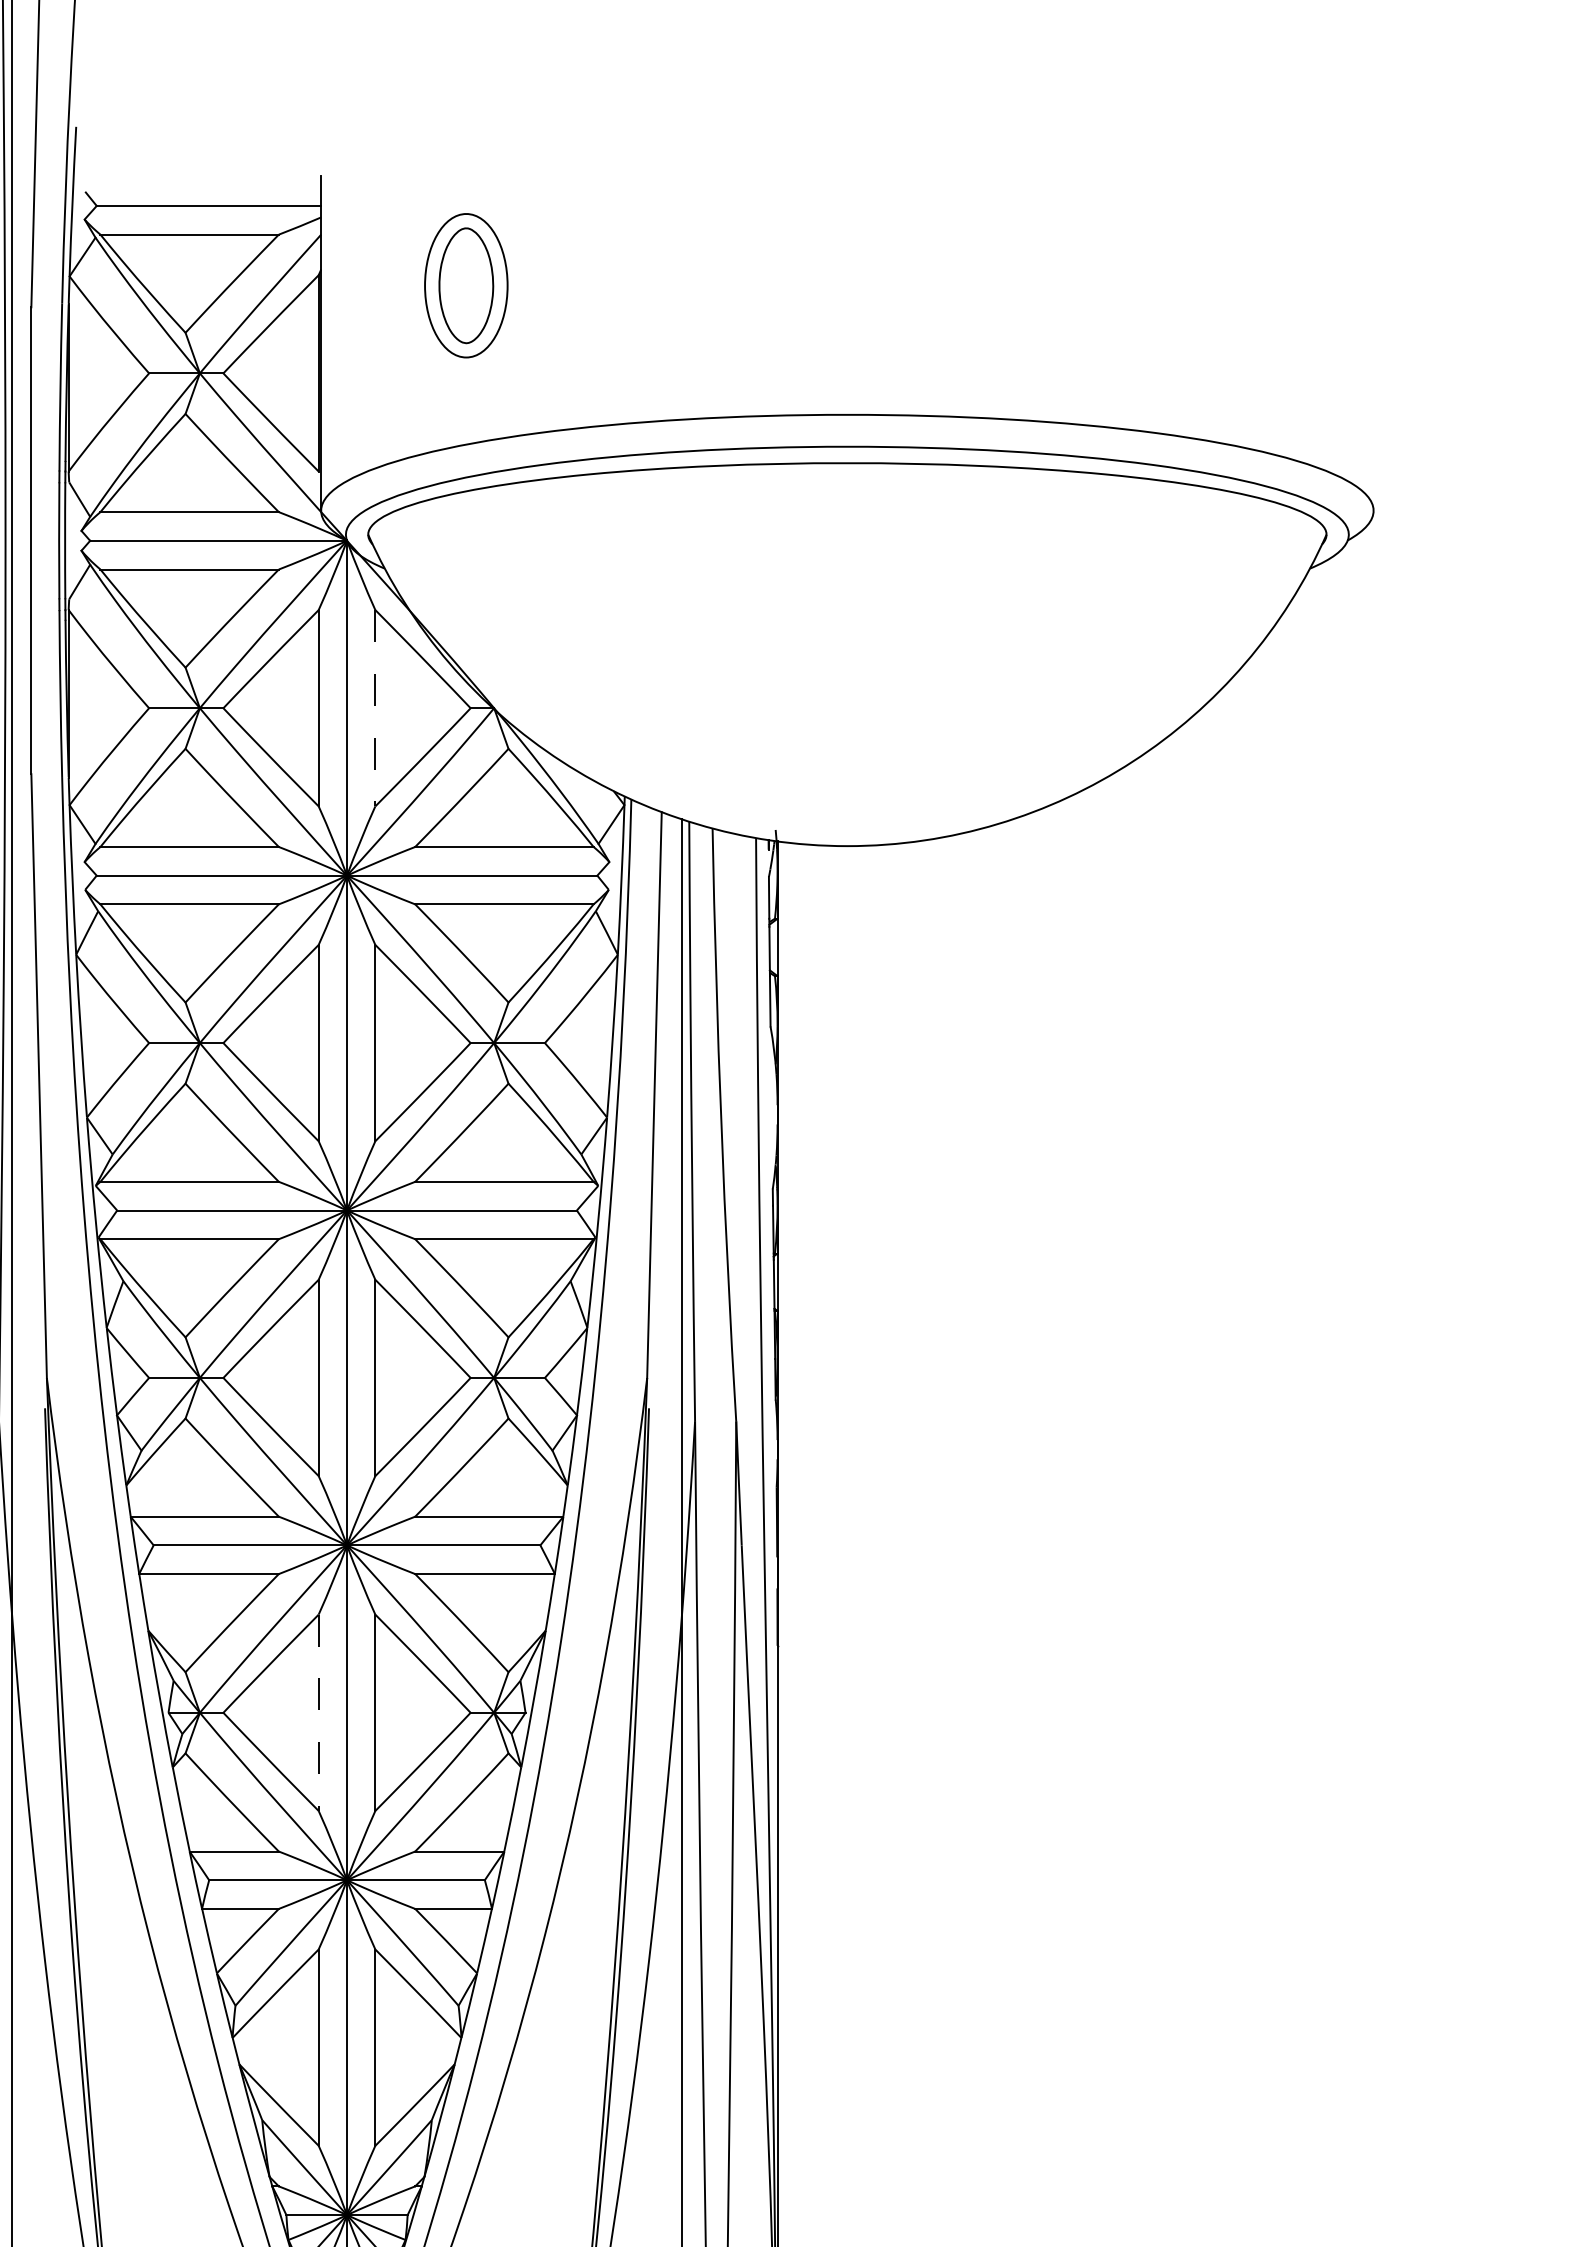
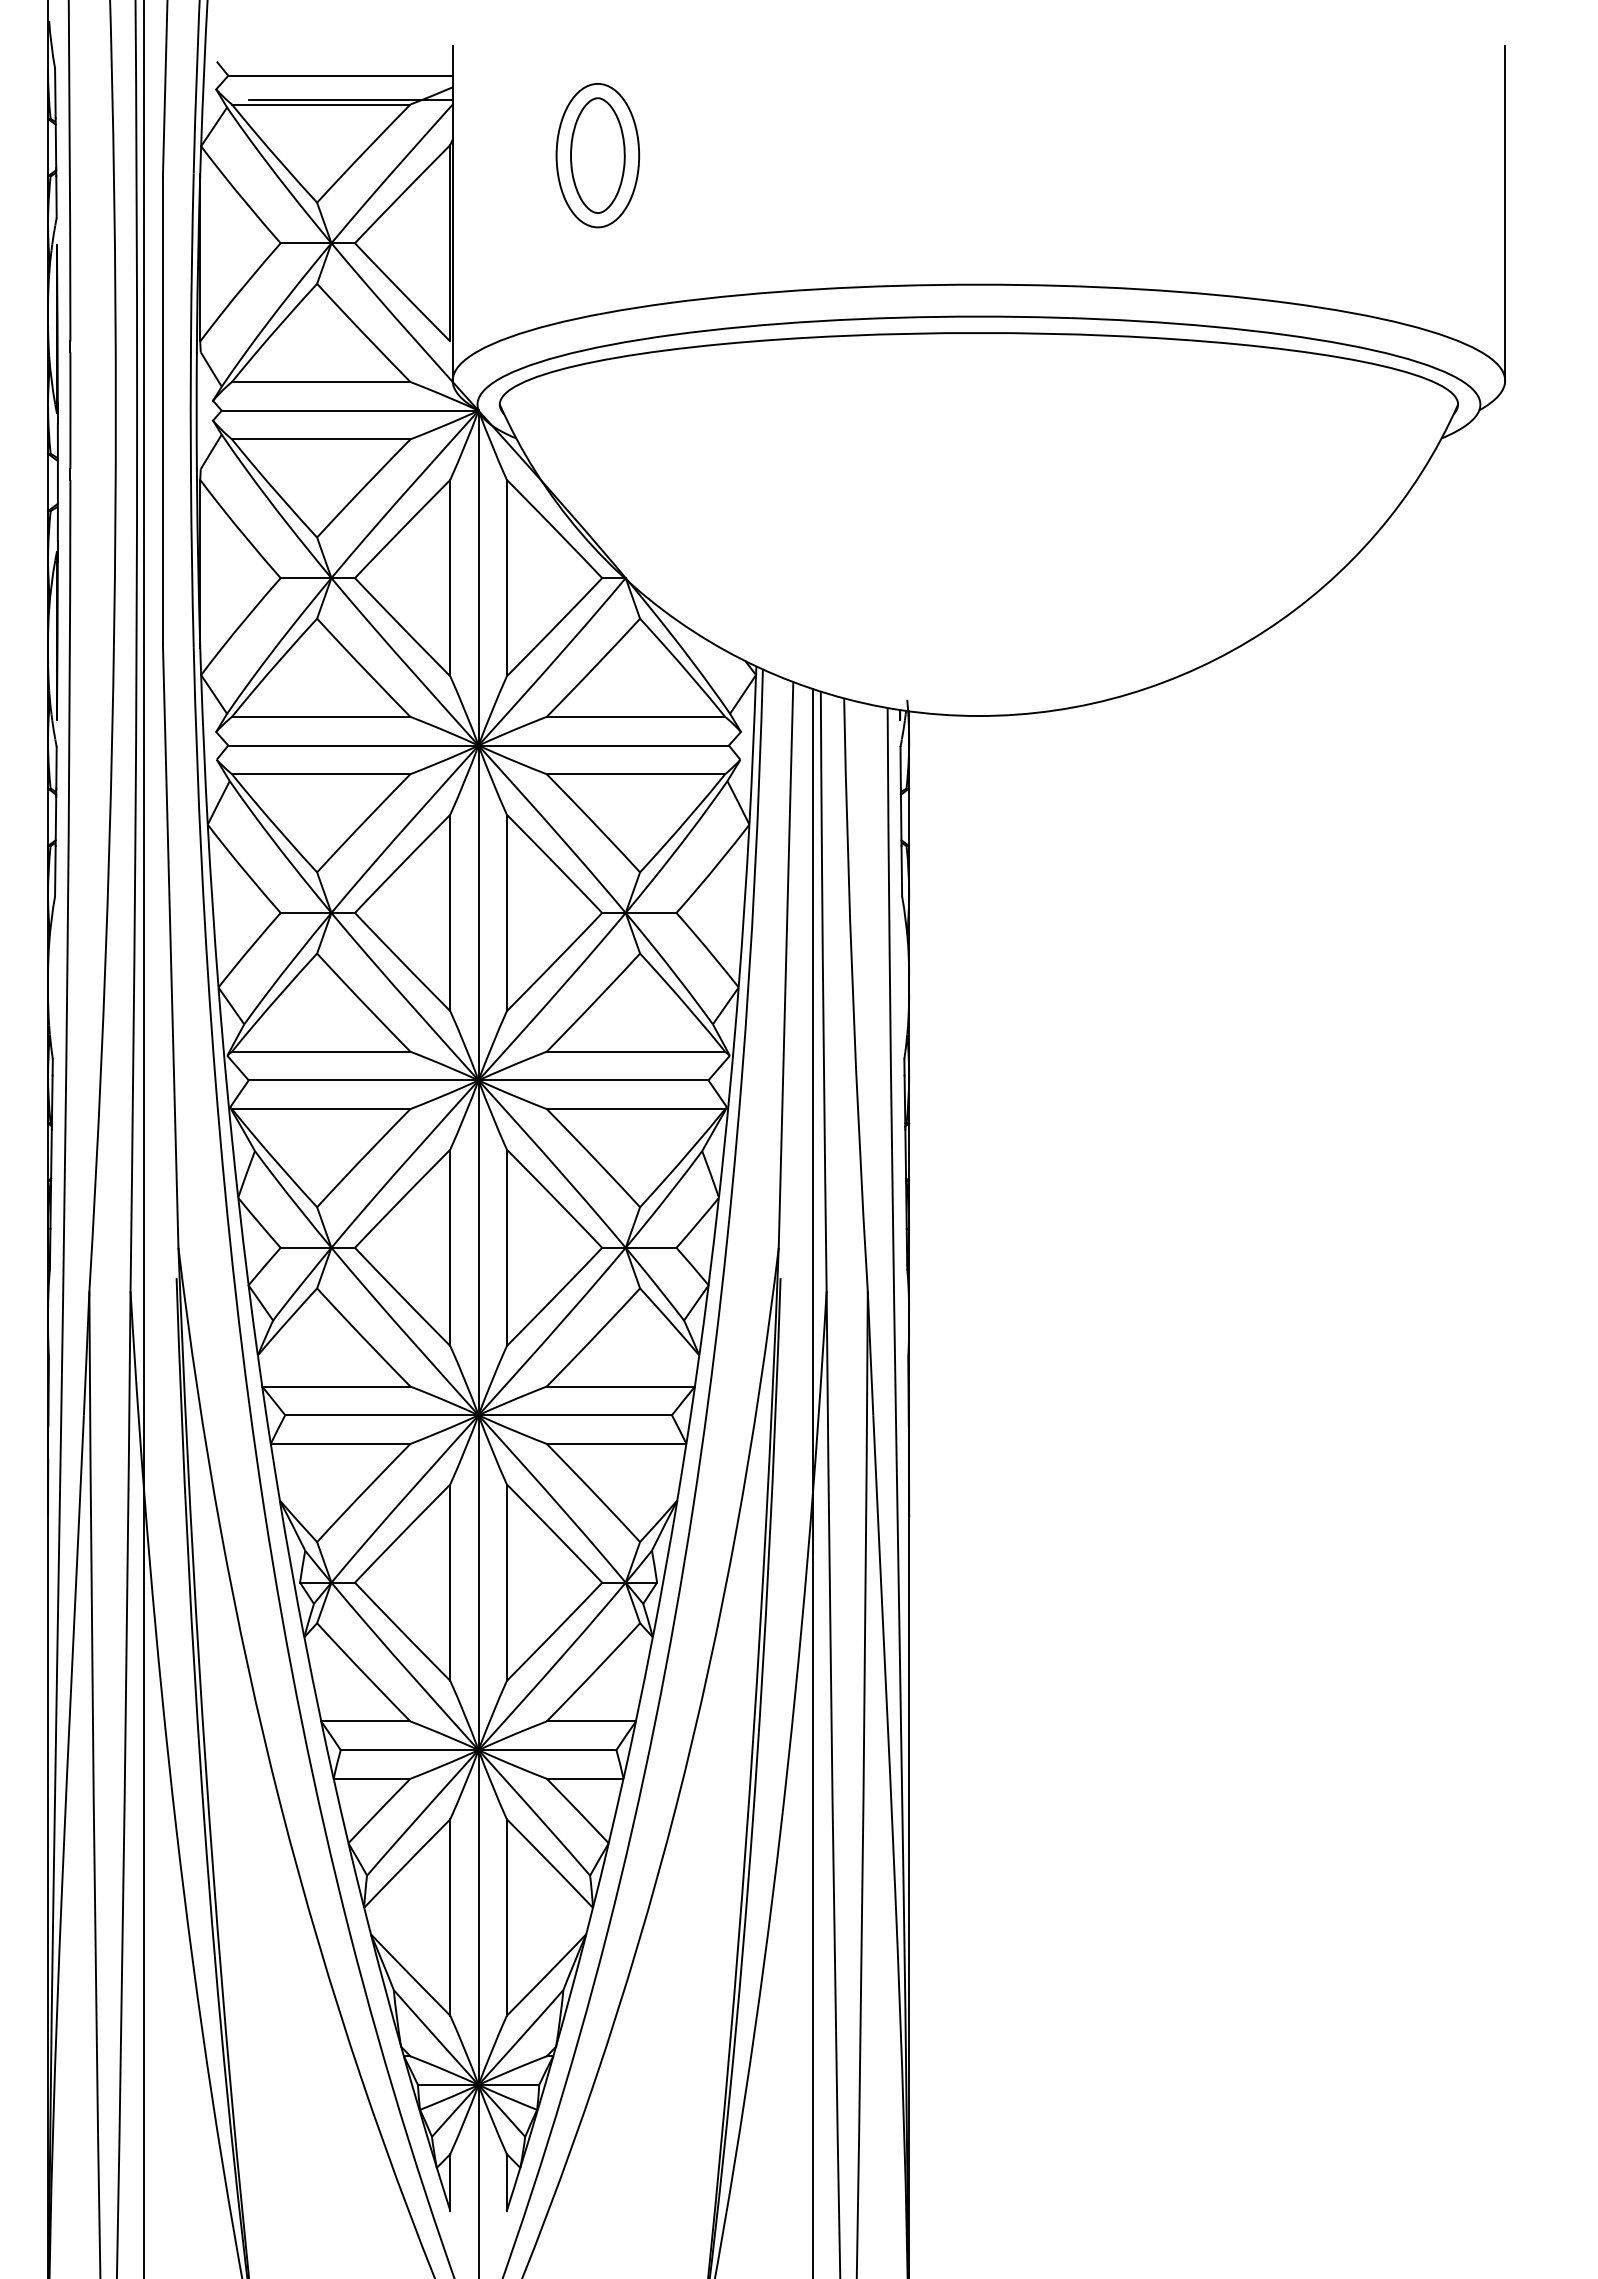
line: (218, 229) -> (350, 99), added
line: (1373, 342) -> (1505, 212), added
line: (374, 708) -> (506, 578), dashed -> solid
line: (318, 1713) -> (450, 1583), dashed -> solid

